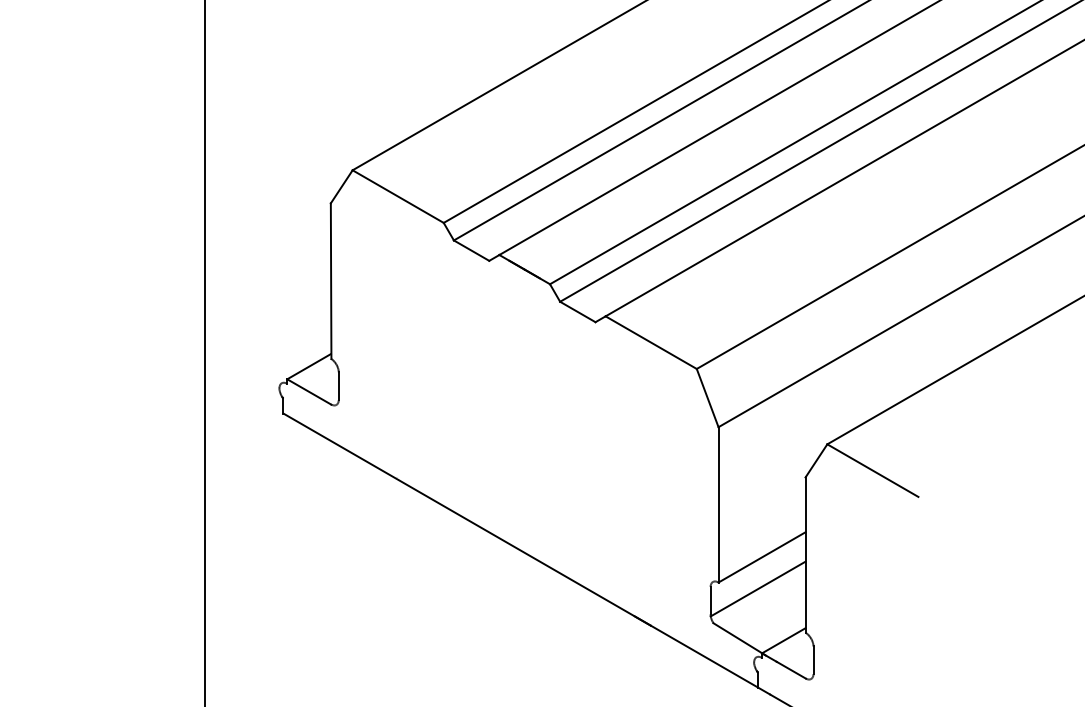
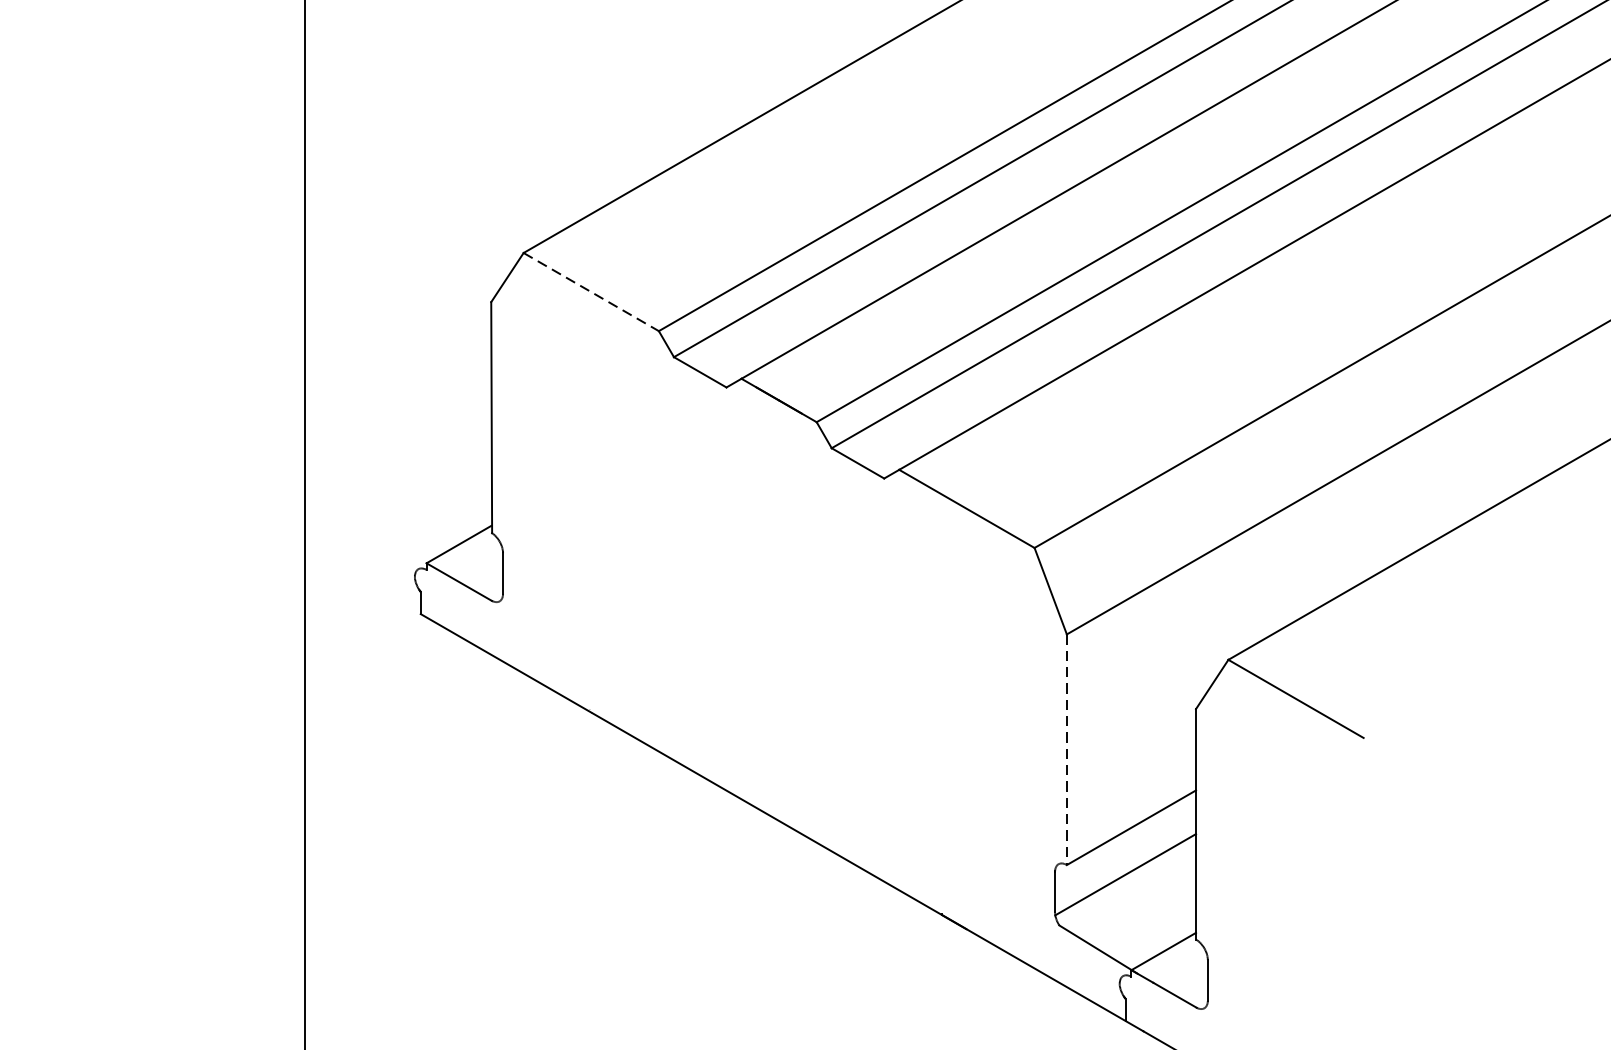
line: (398, 196) -> (591, 291), solid -> dashed
line: (718, 504) -> (1066, 749), solid -> dashed

